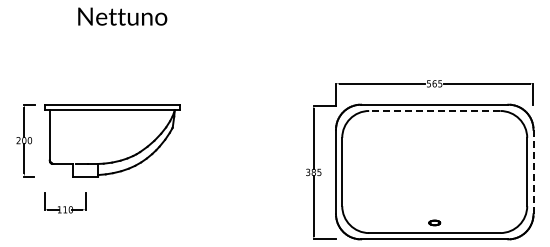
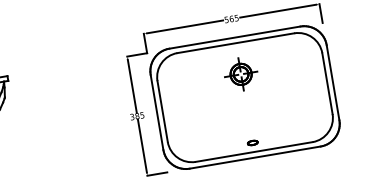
line: (434, 110) -> (235, 42), dashed -> solid
part: (434, 145) -> (240, 74), added
line: (533, 171) -> (332, 82), dashed -> solid

